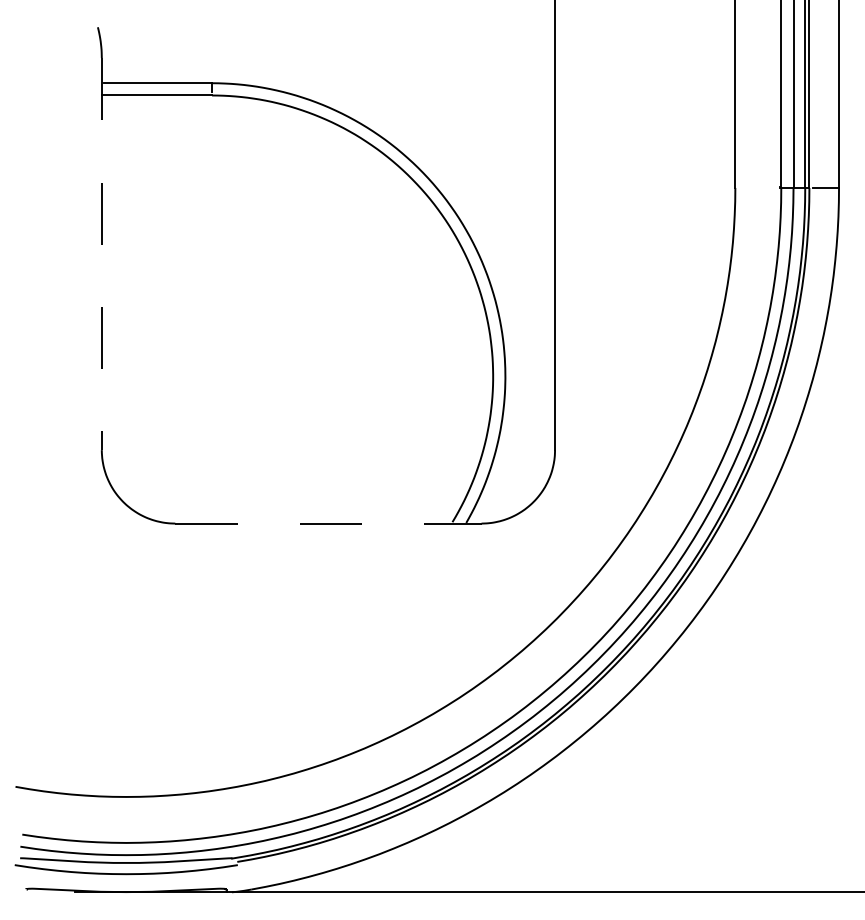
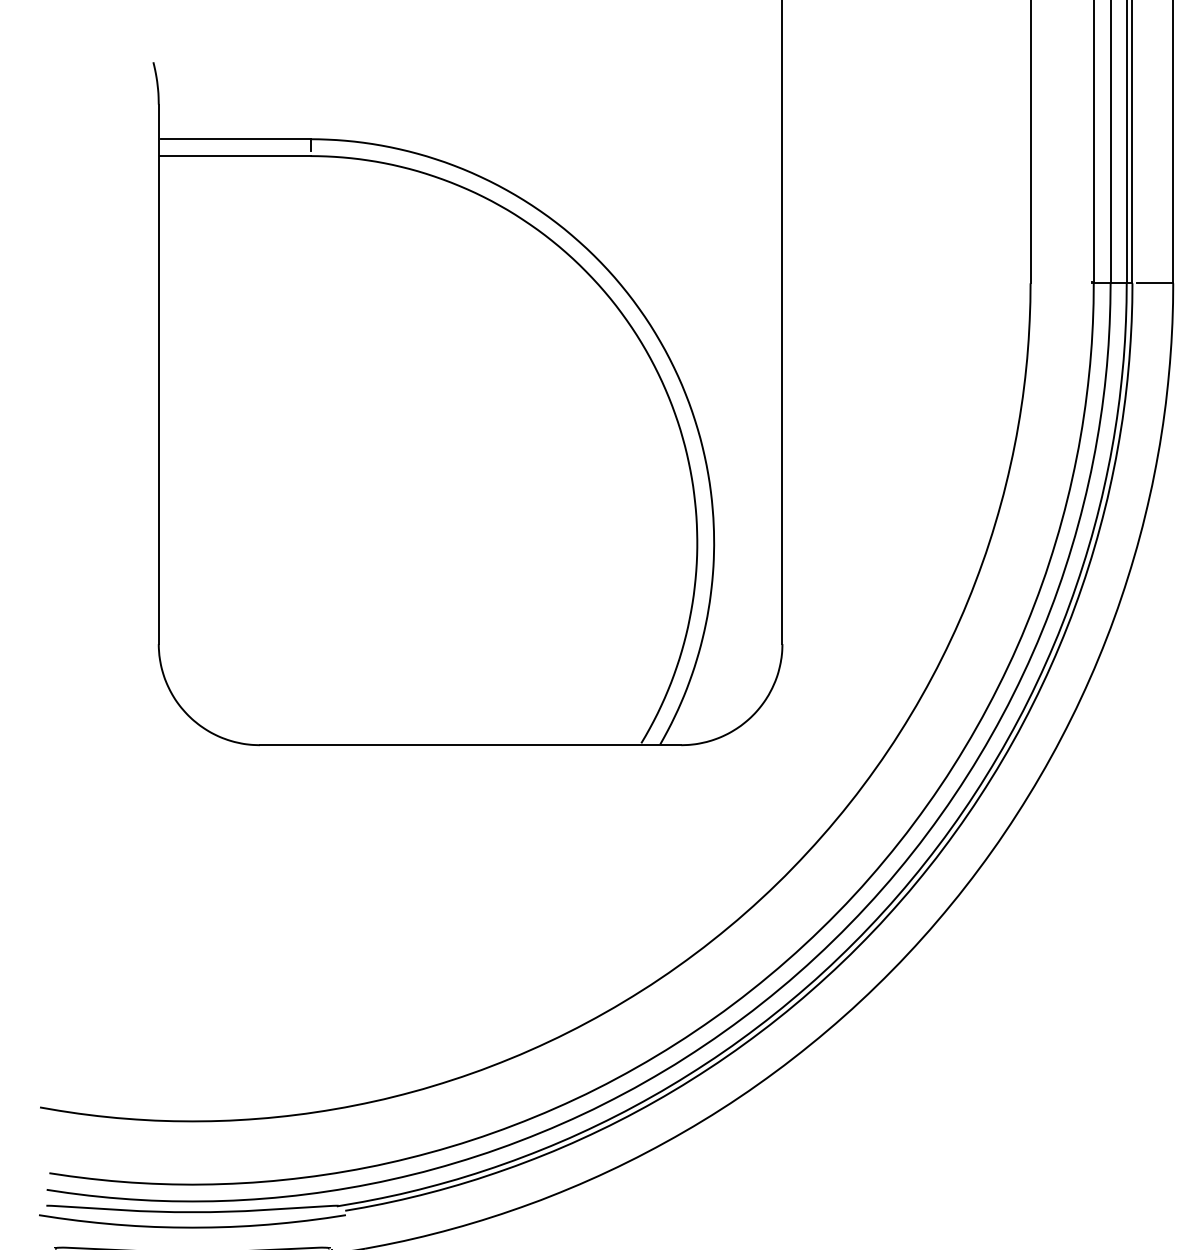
line: (101, 254) -> (158, 374), dashed -> solid
line: (328, 523) -> (470, 745), dashed -> solid

